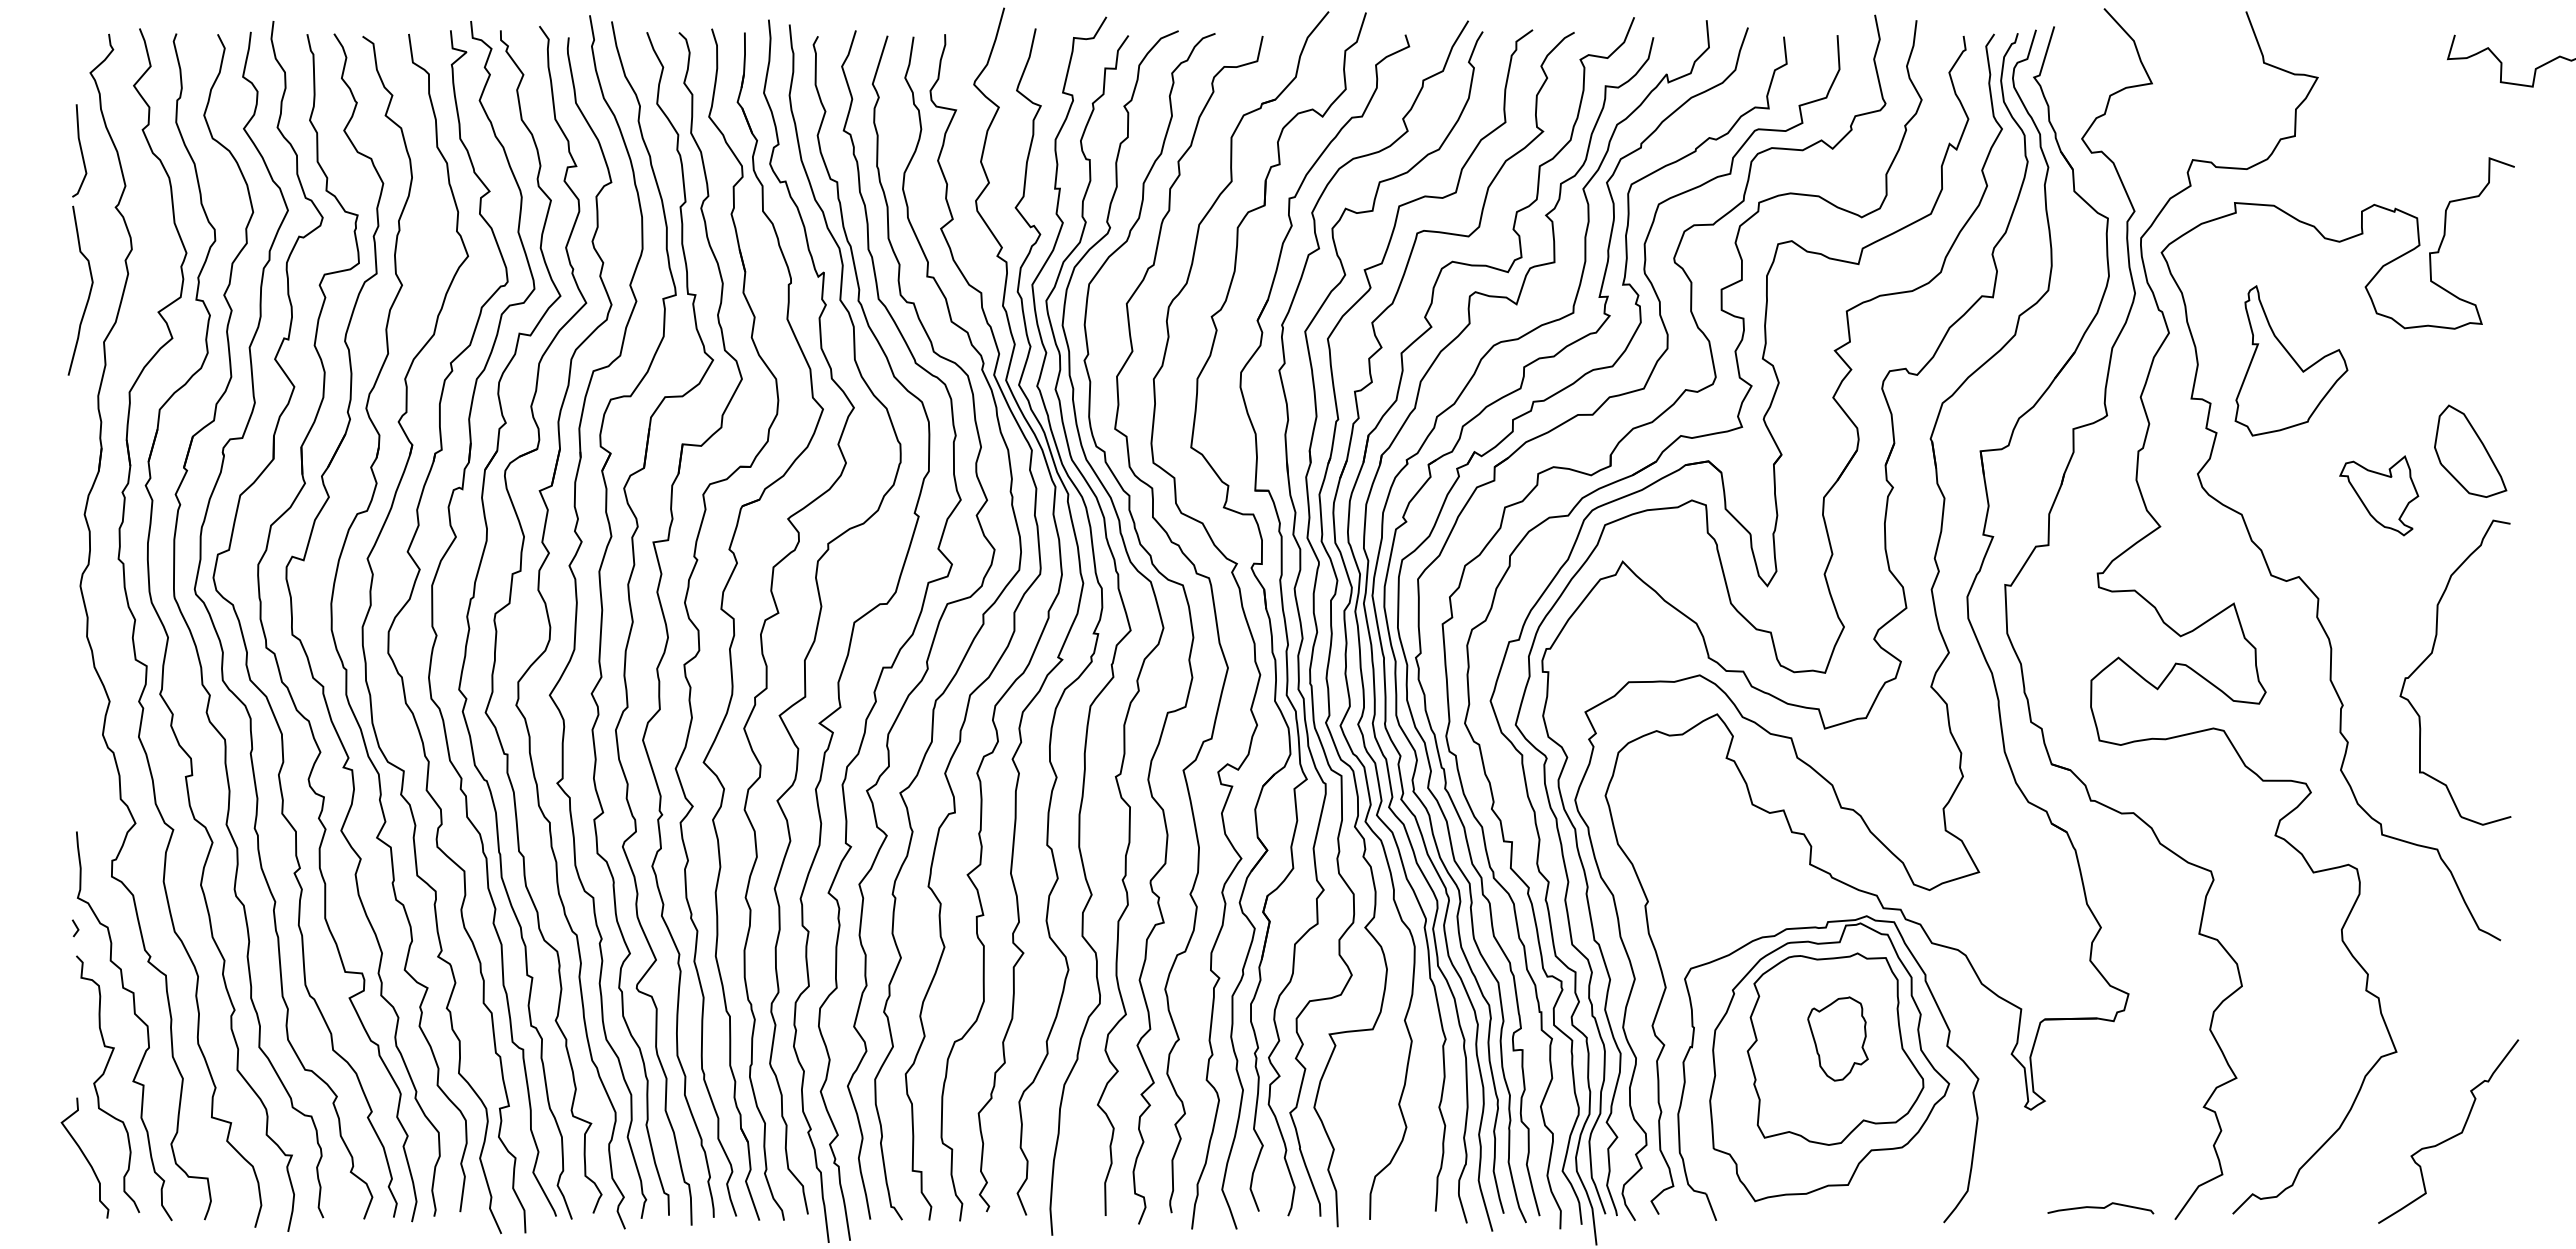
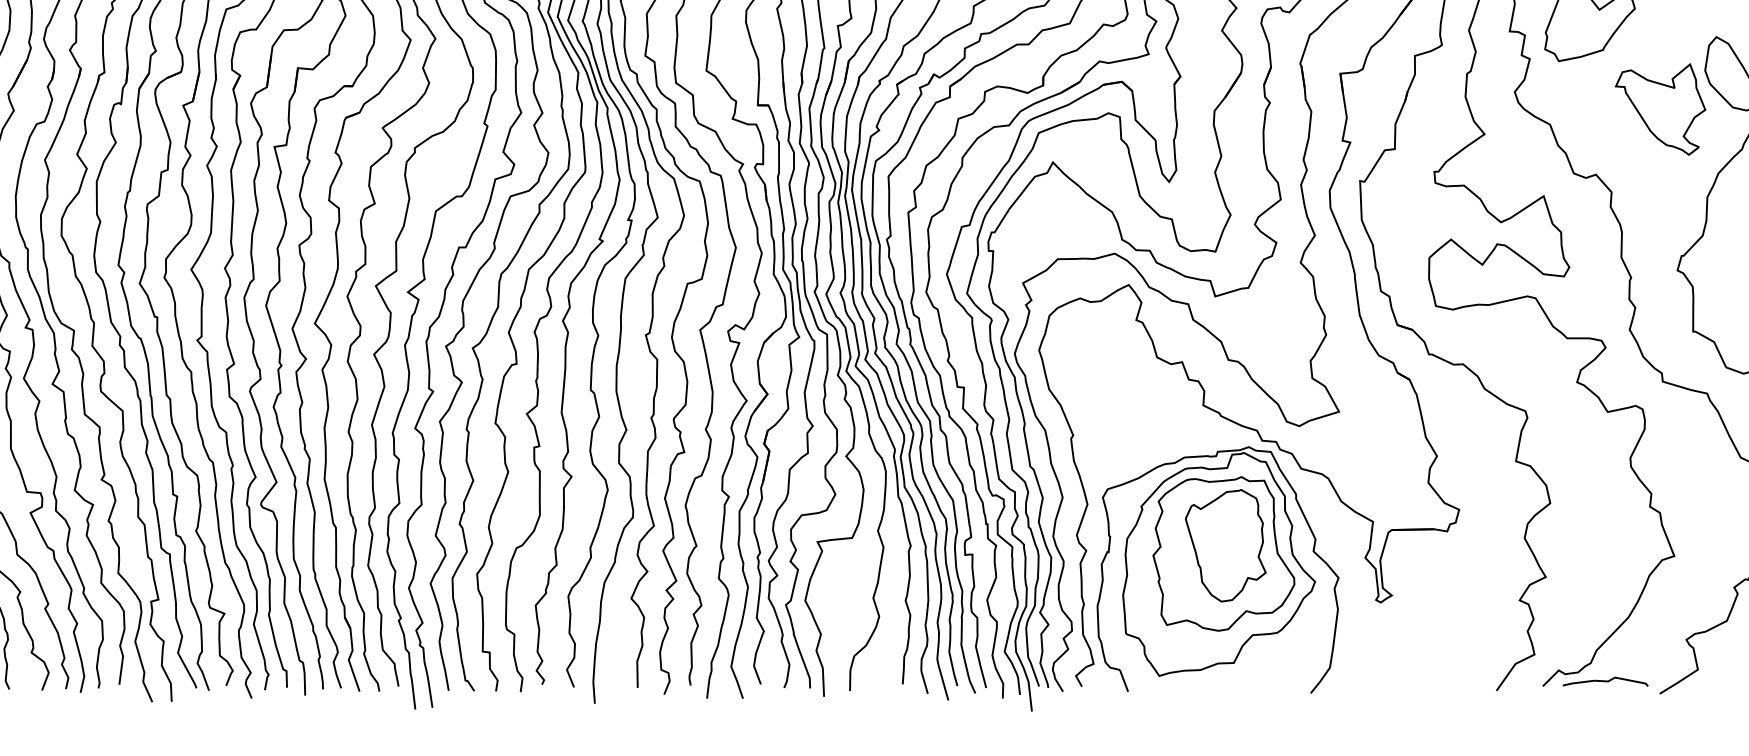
part: (2378, 495) -> (1659, 109), size x1.43
part: (1837, 1038) -> (1225, 545), size x1.67
curve: (2100, 1208) -> (1605, 681), moved

